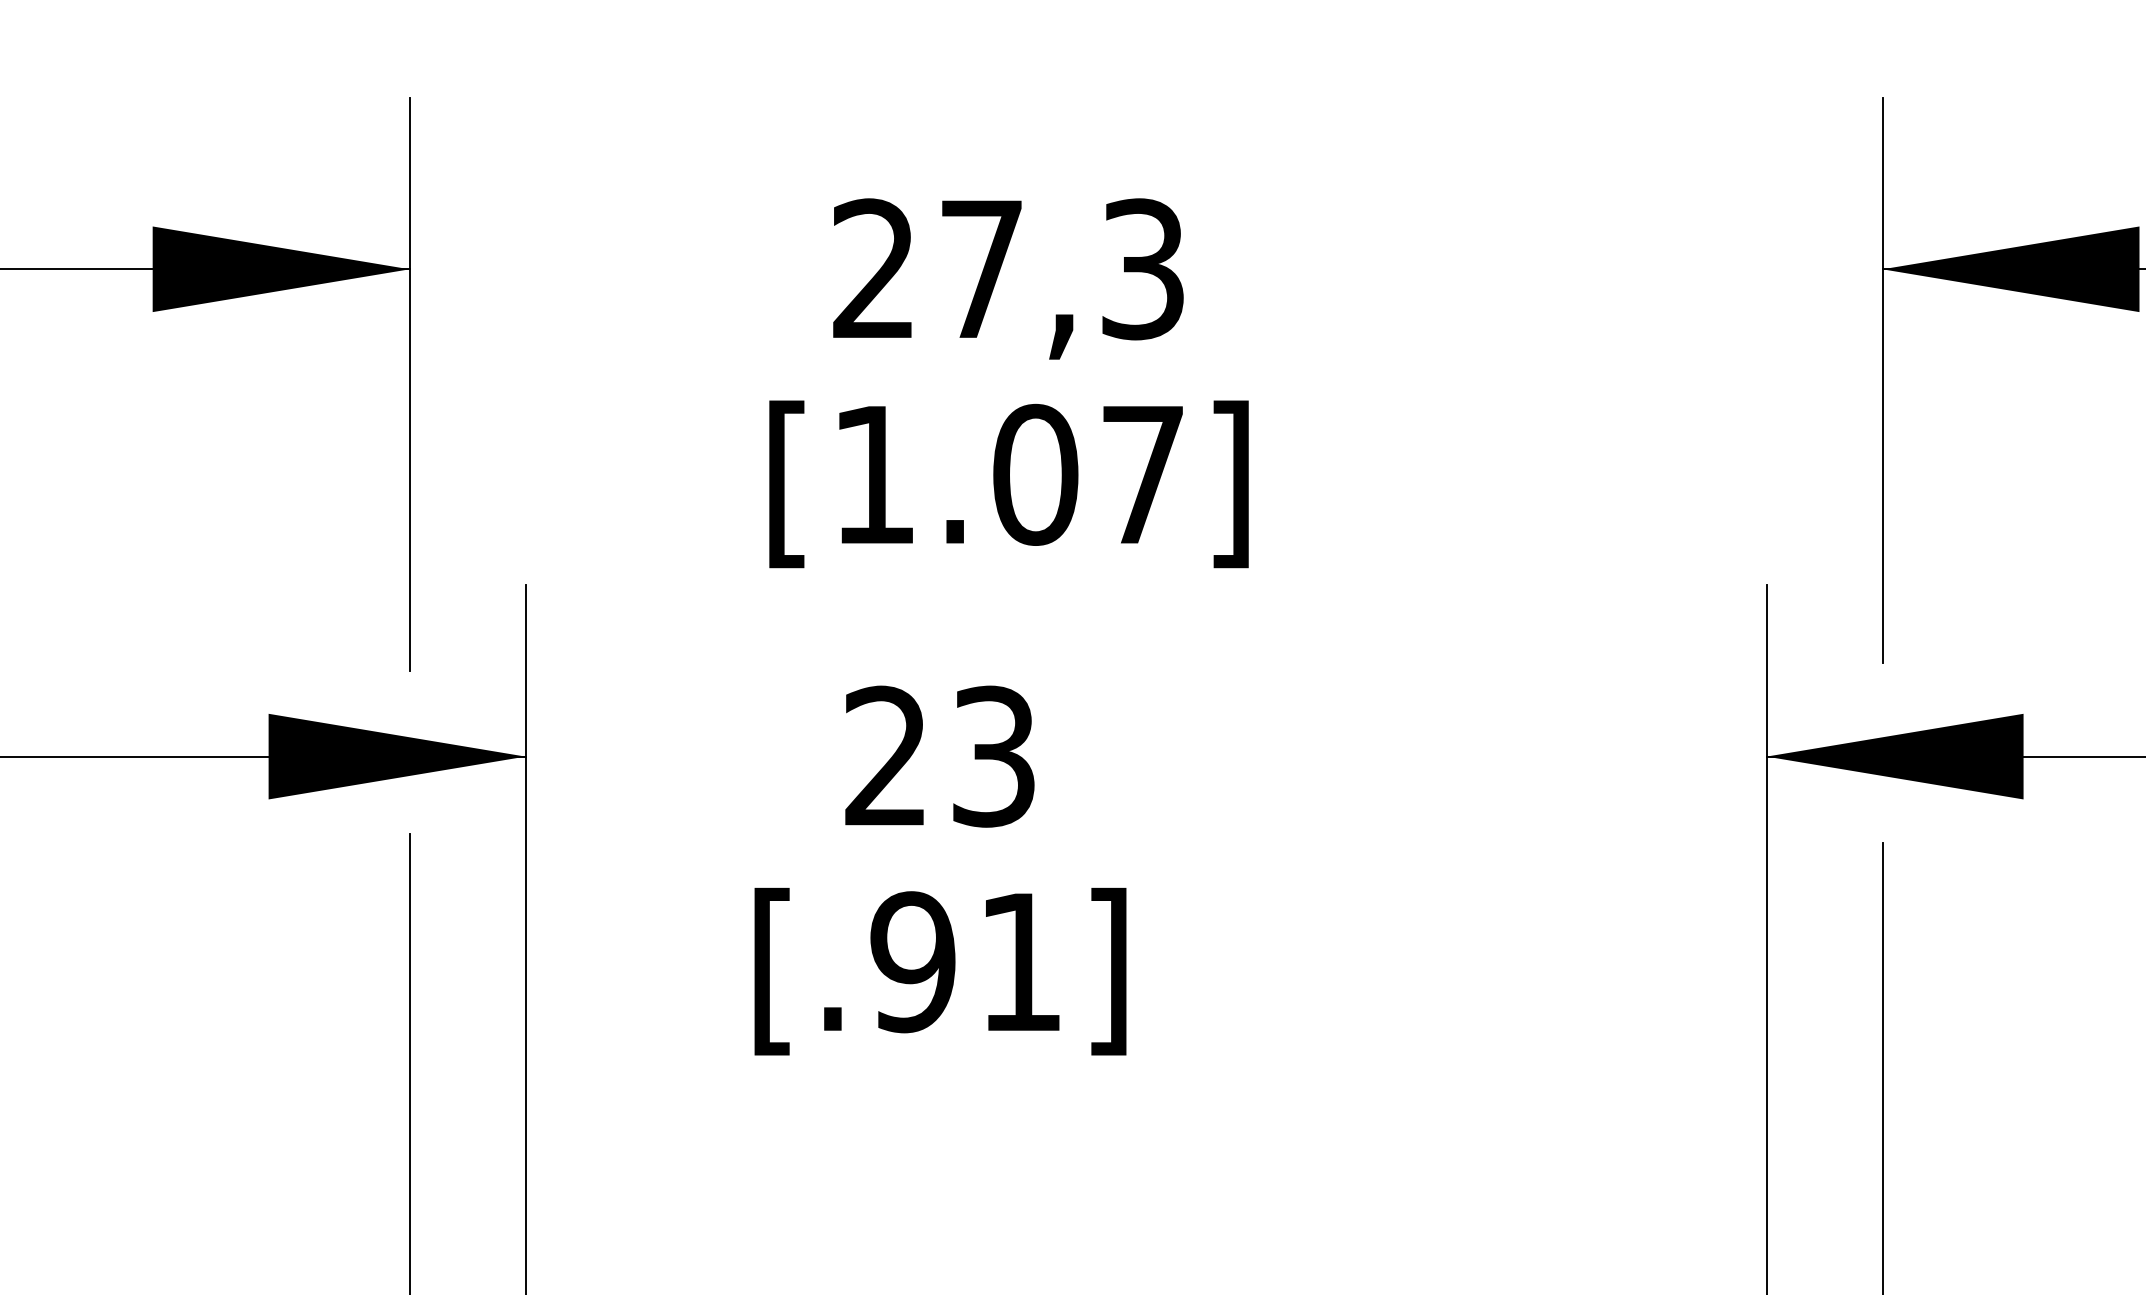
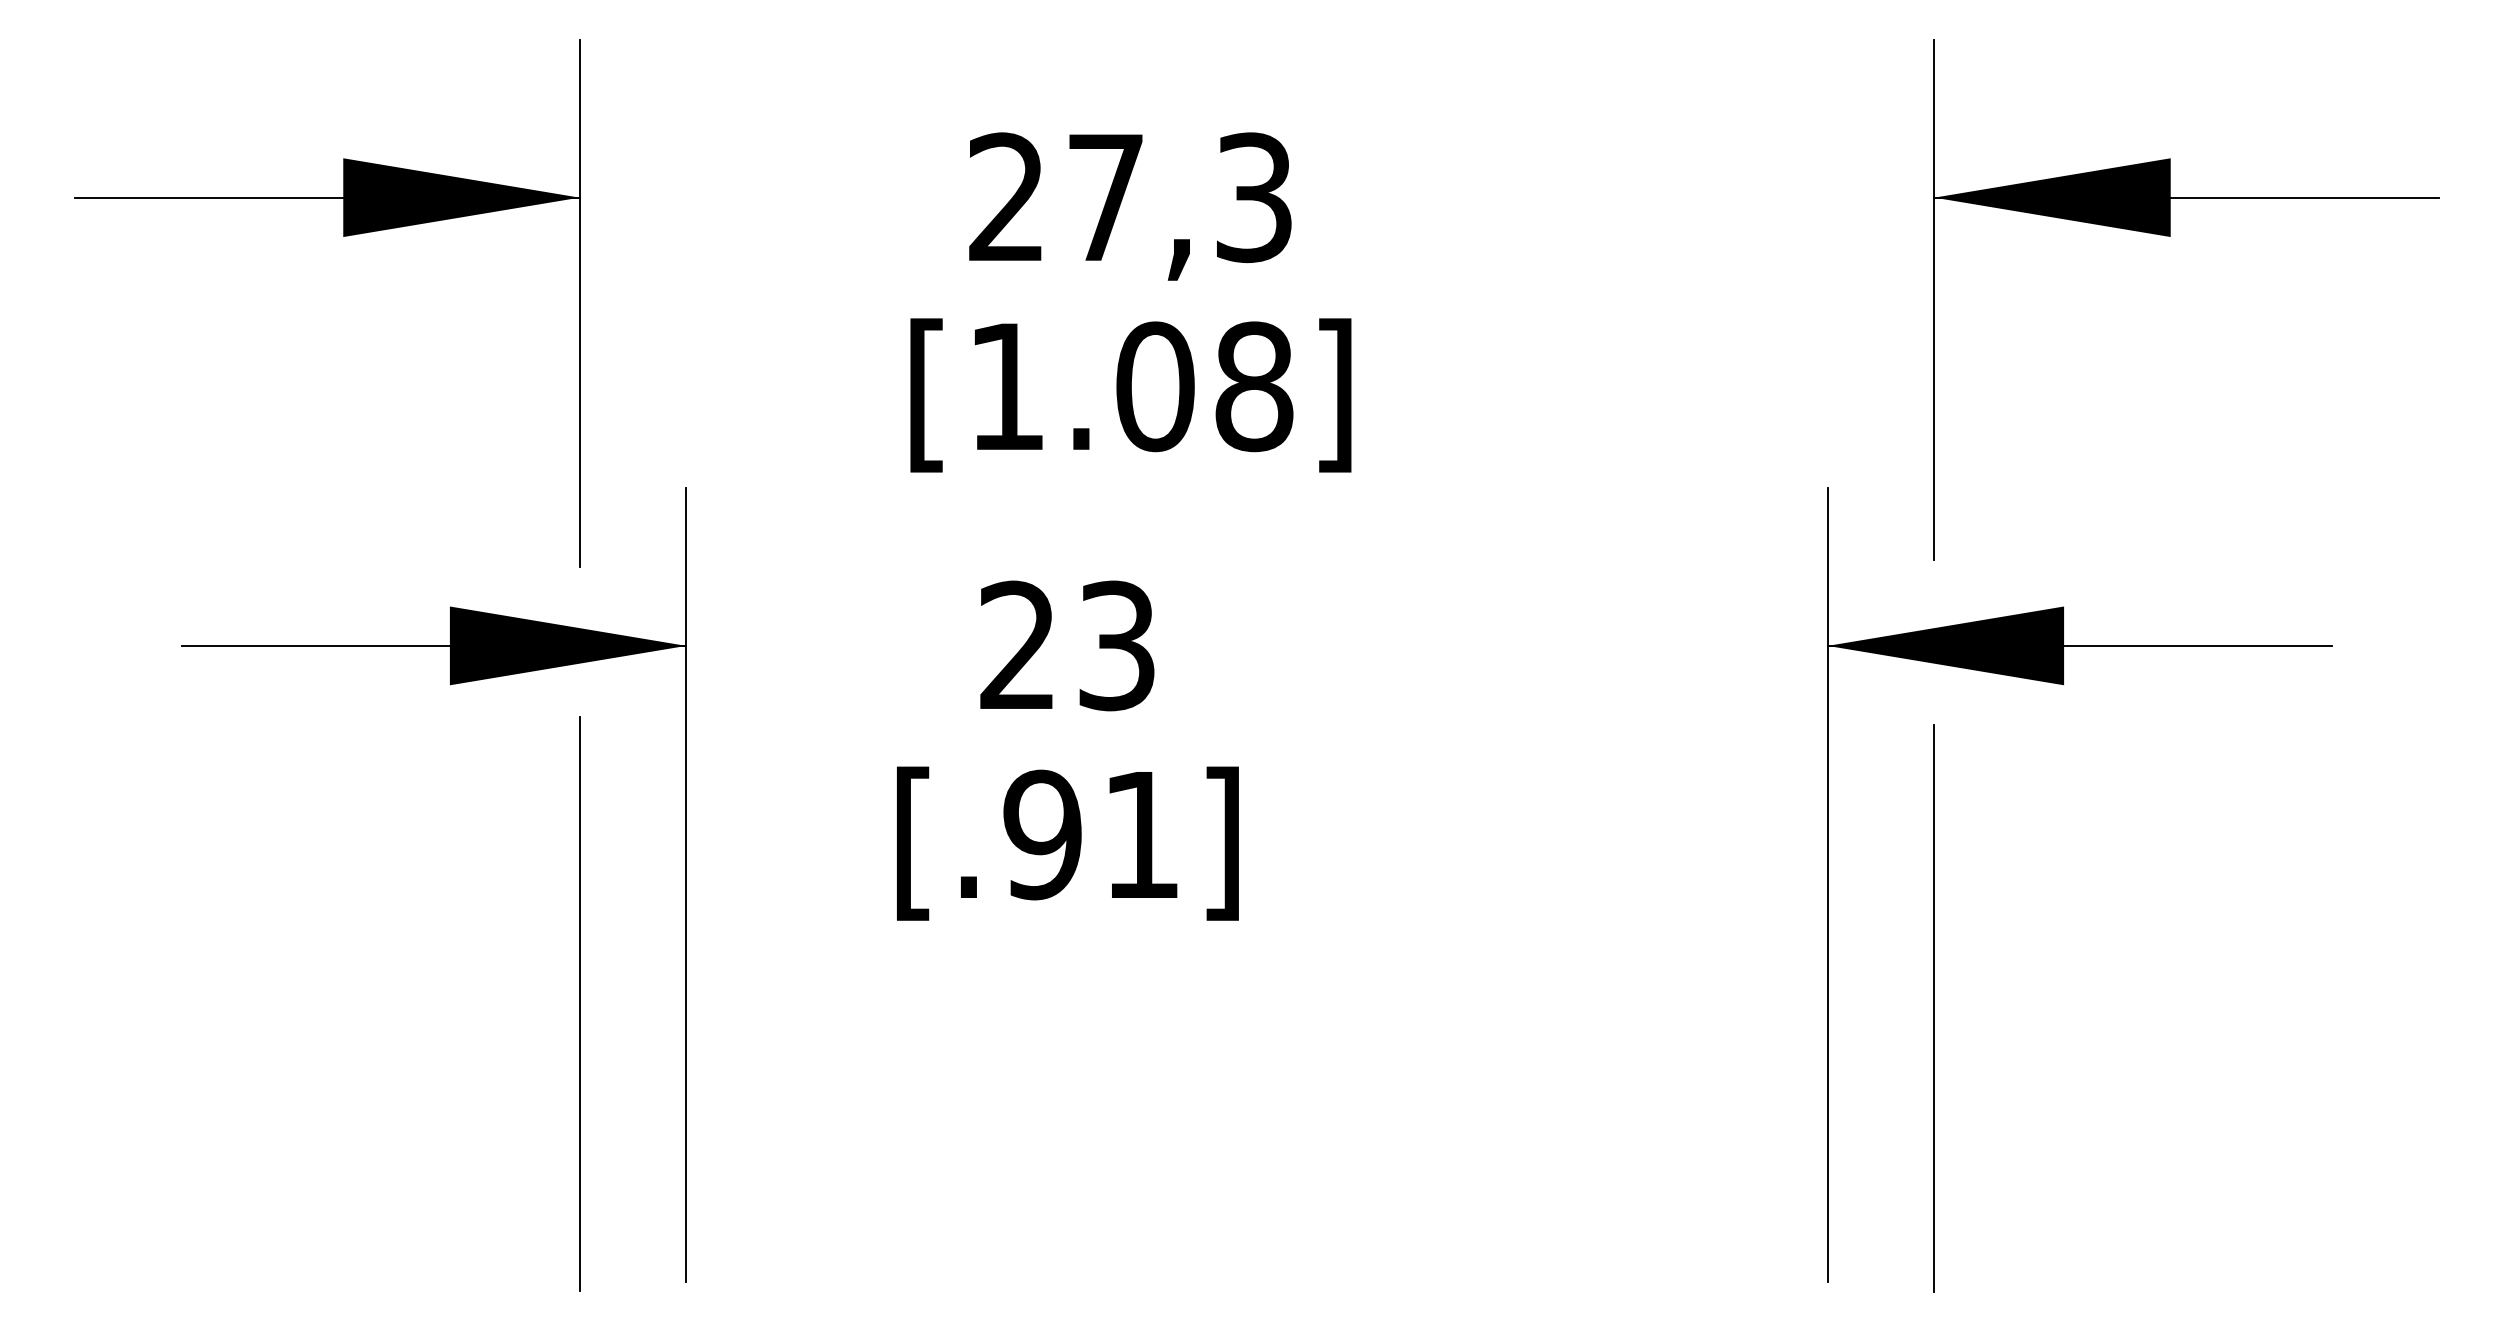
text: (1143, 474) -> (1254, 386), [1.07] -> [1.08]

